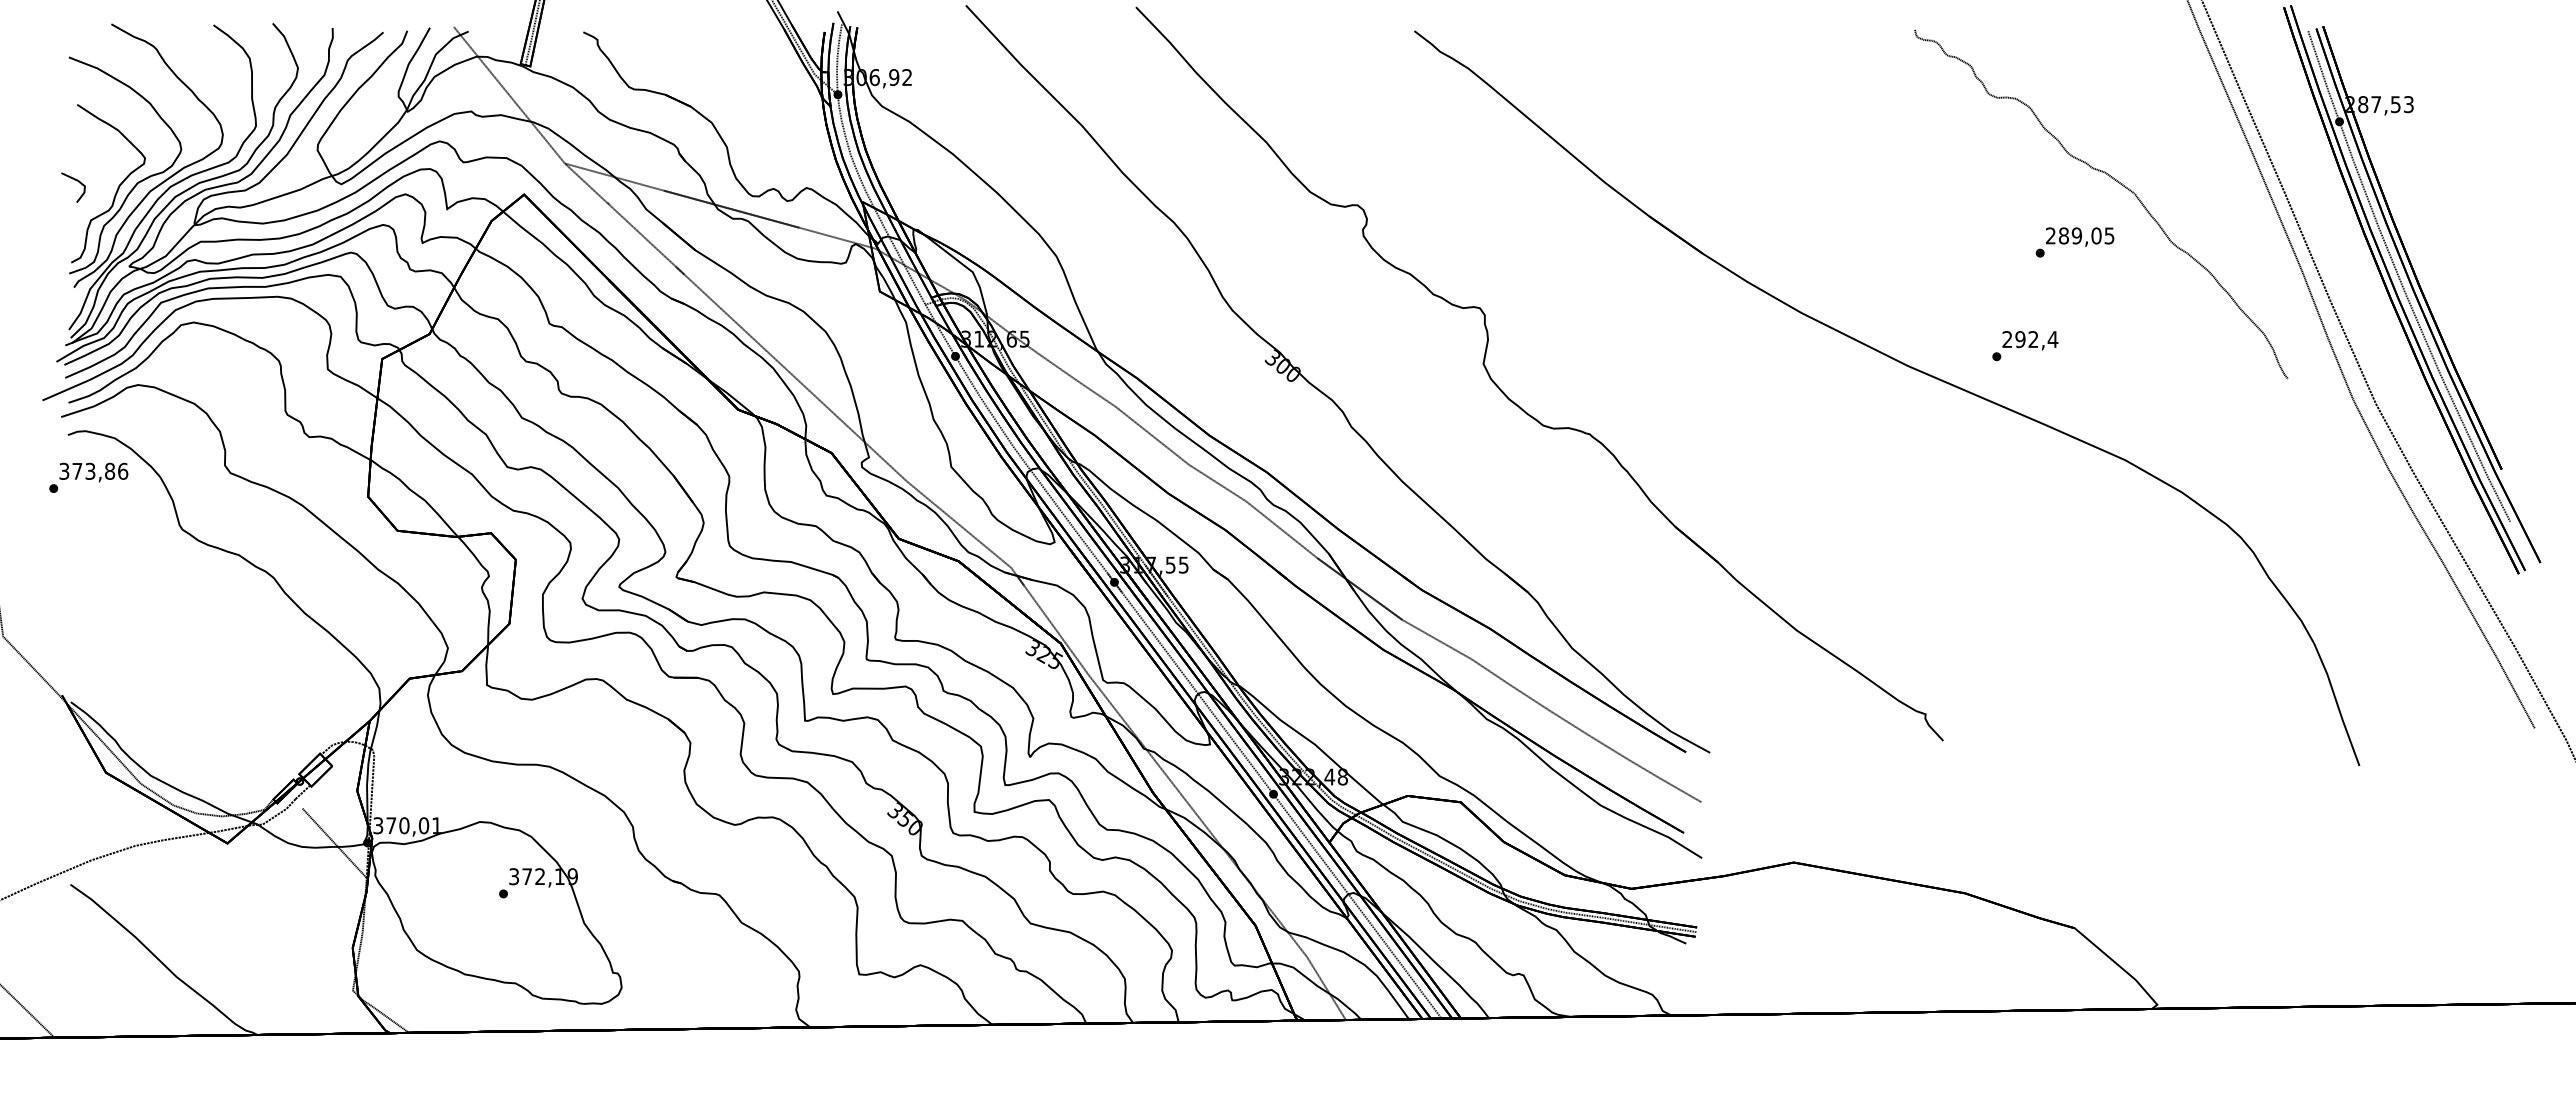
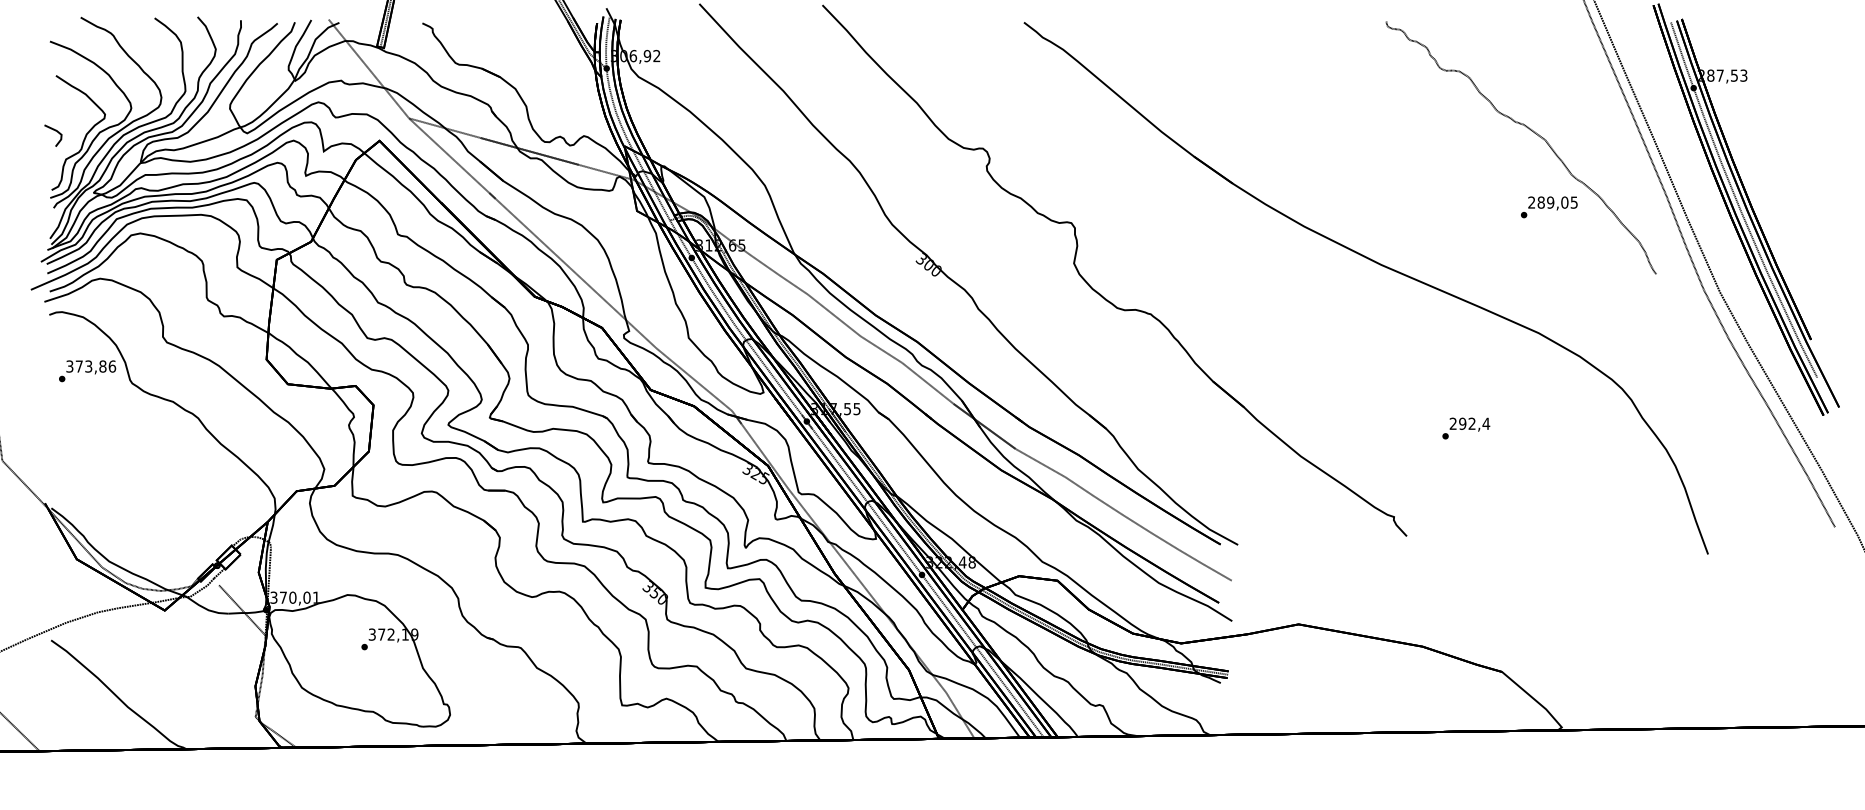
text: (2074, 242) -> (1548, 207), moved
text: (2025, 346) -> (1466, 428), moved
text: (88, 477) -> (87, 370), moved

